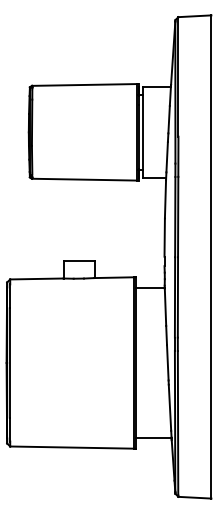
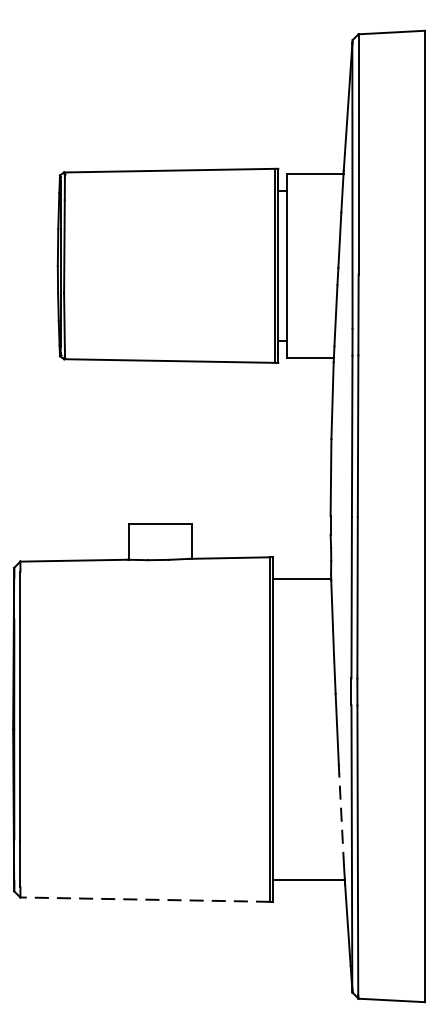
line: (169, 407) -> (340, 819), solid -> dashed
line: (71, 447) -> (143, 899), solid -> dashed

